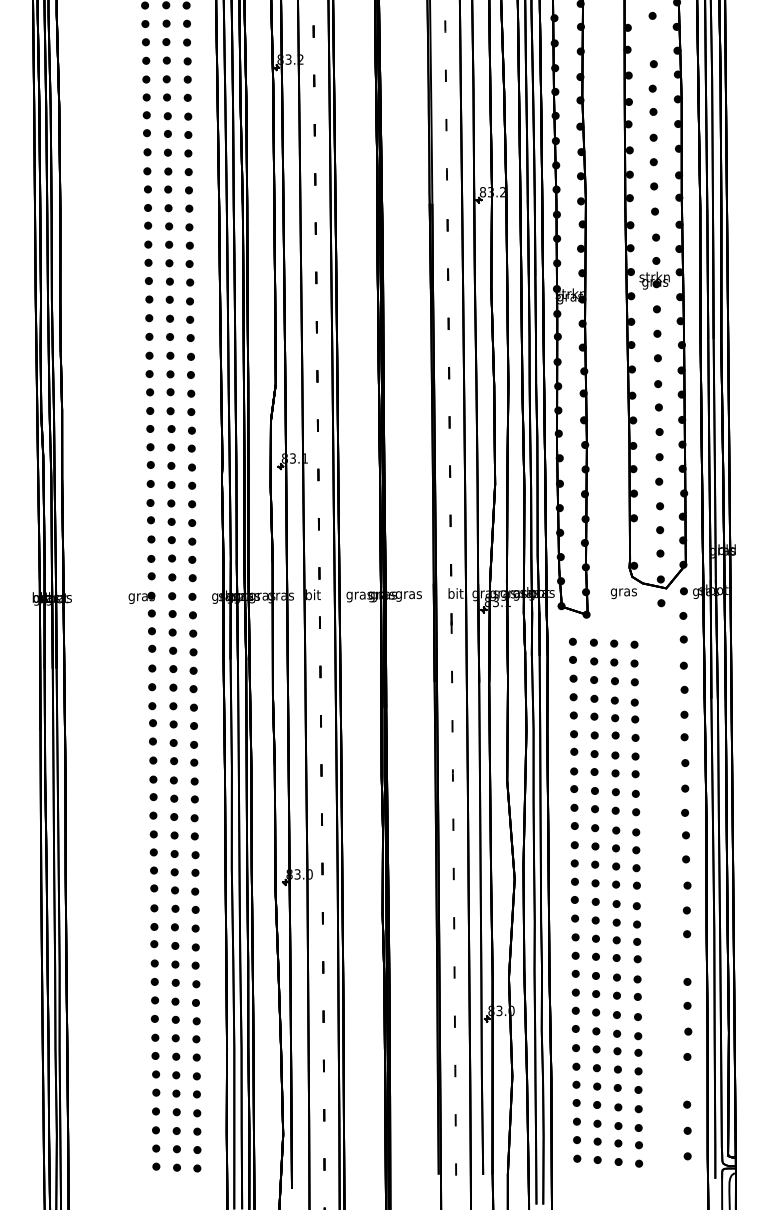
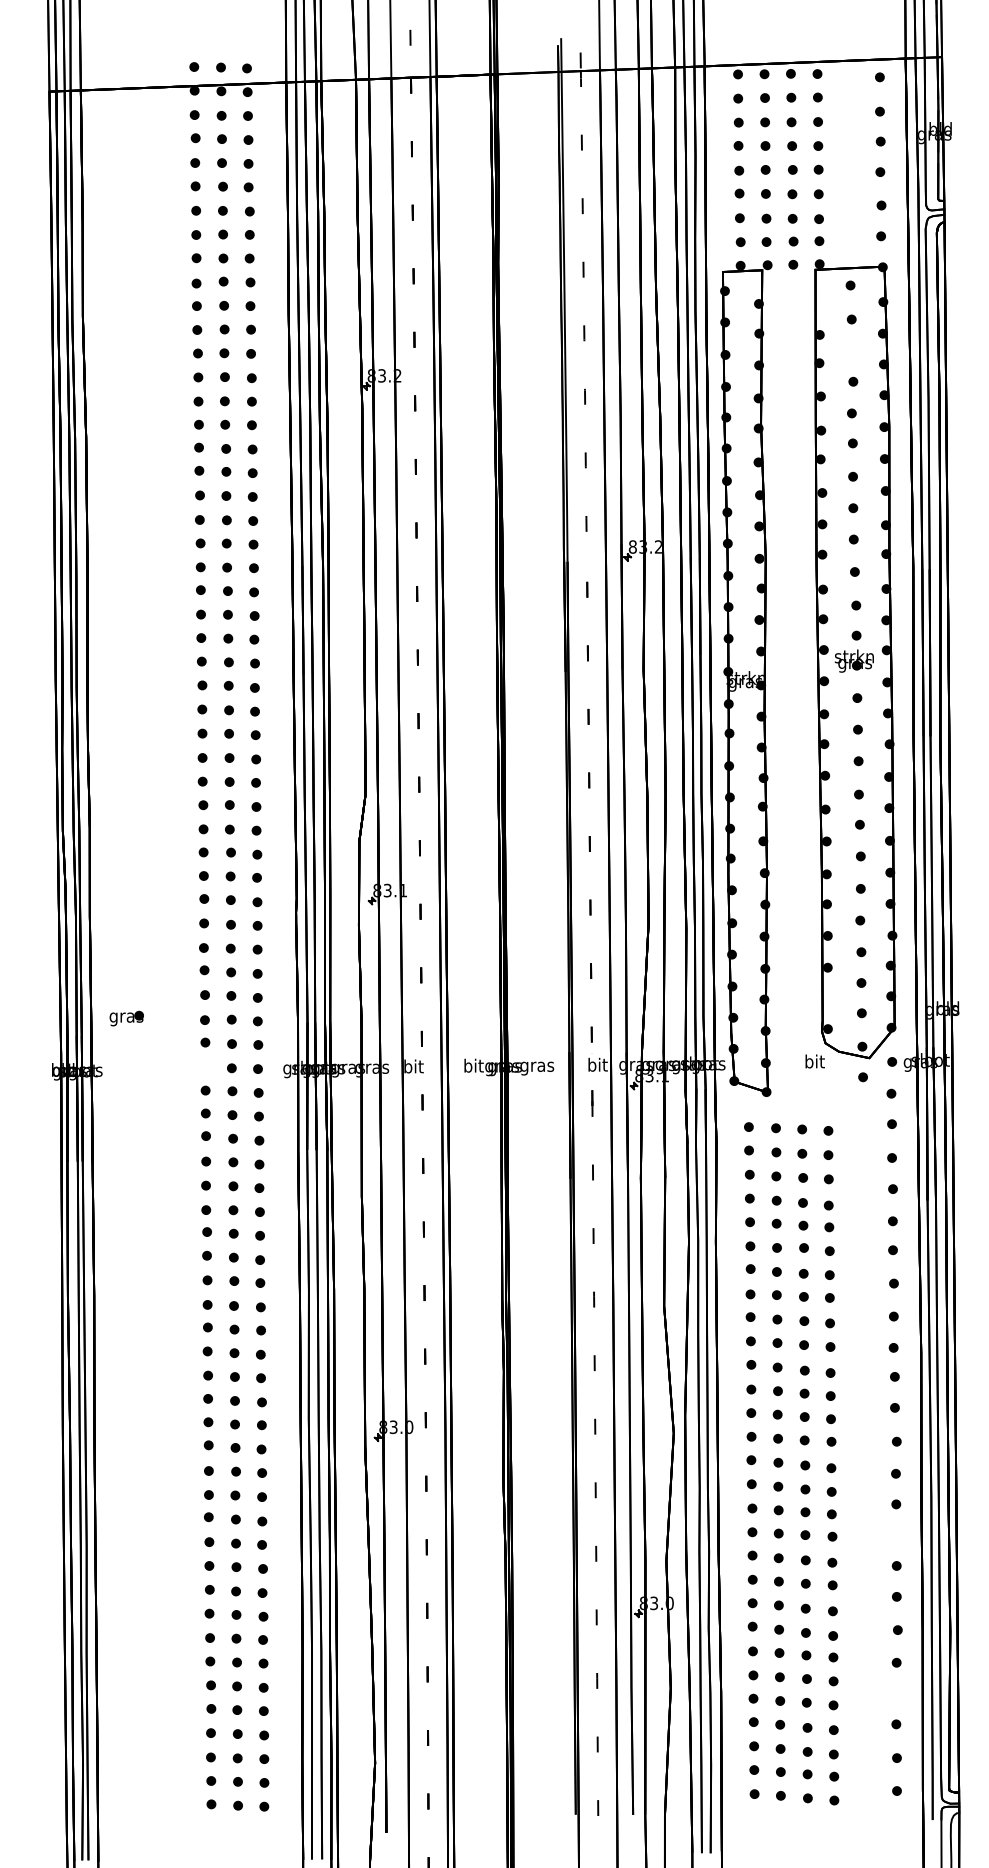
text: (623, 591) -> (814, 1062), gras -> bit
text: (359, 595) -> (473, 1067), gras -> bit
part: (141, 597) -> (126, 1018), moved

